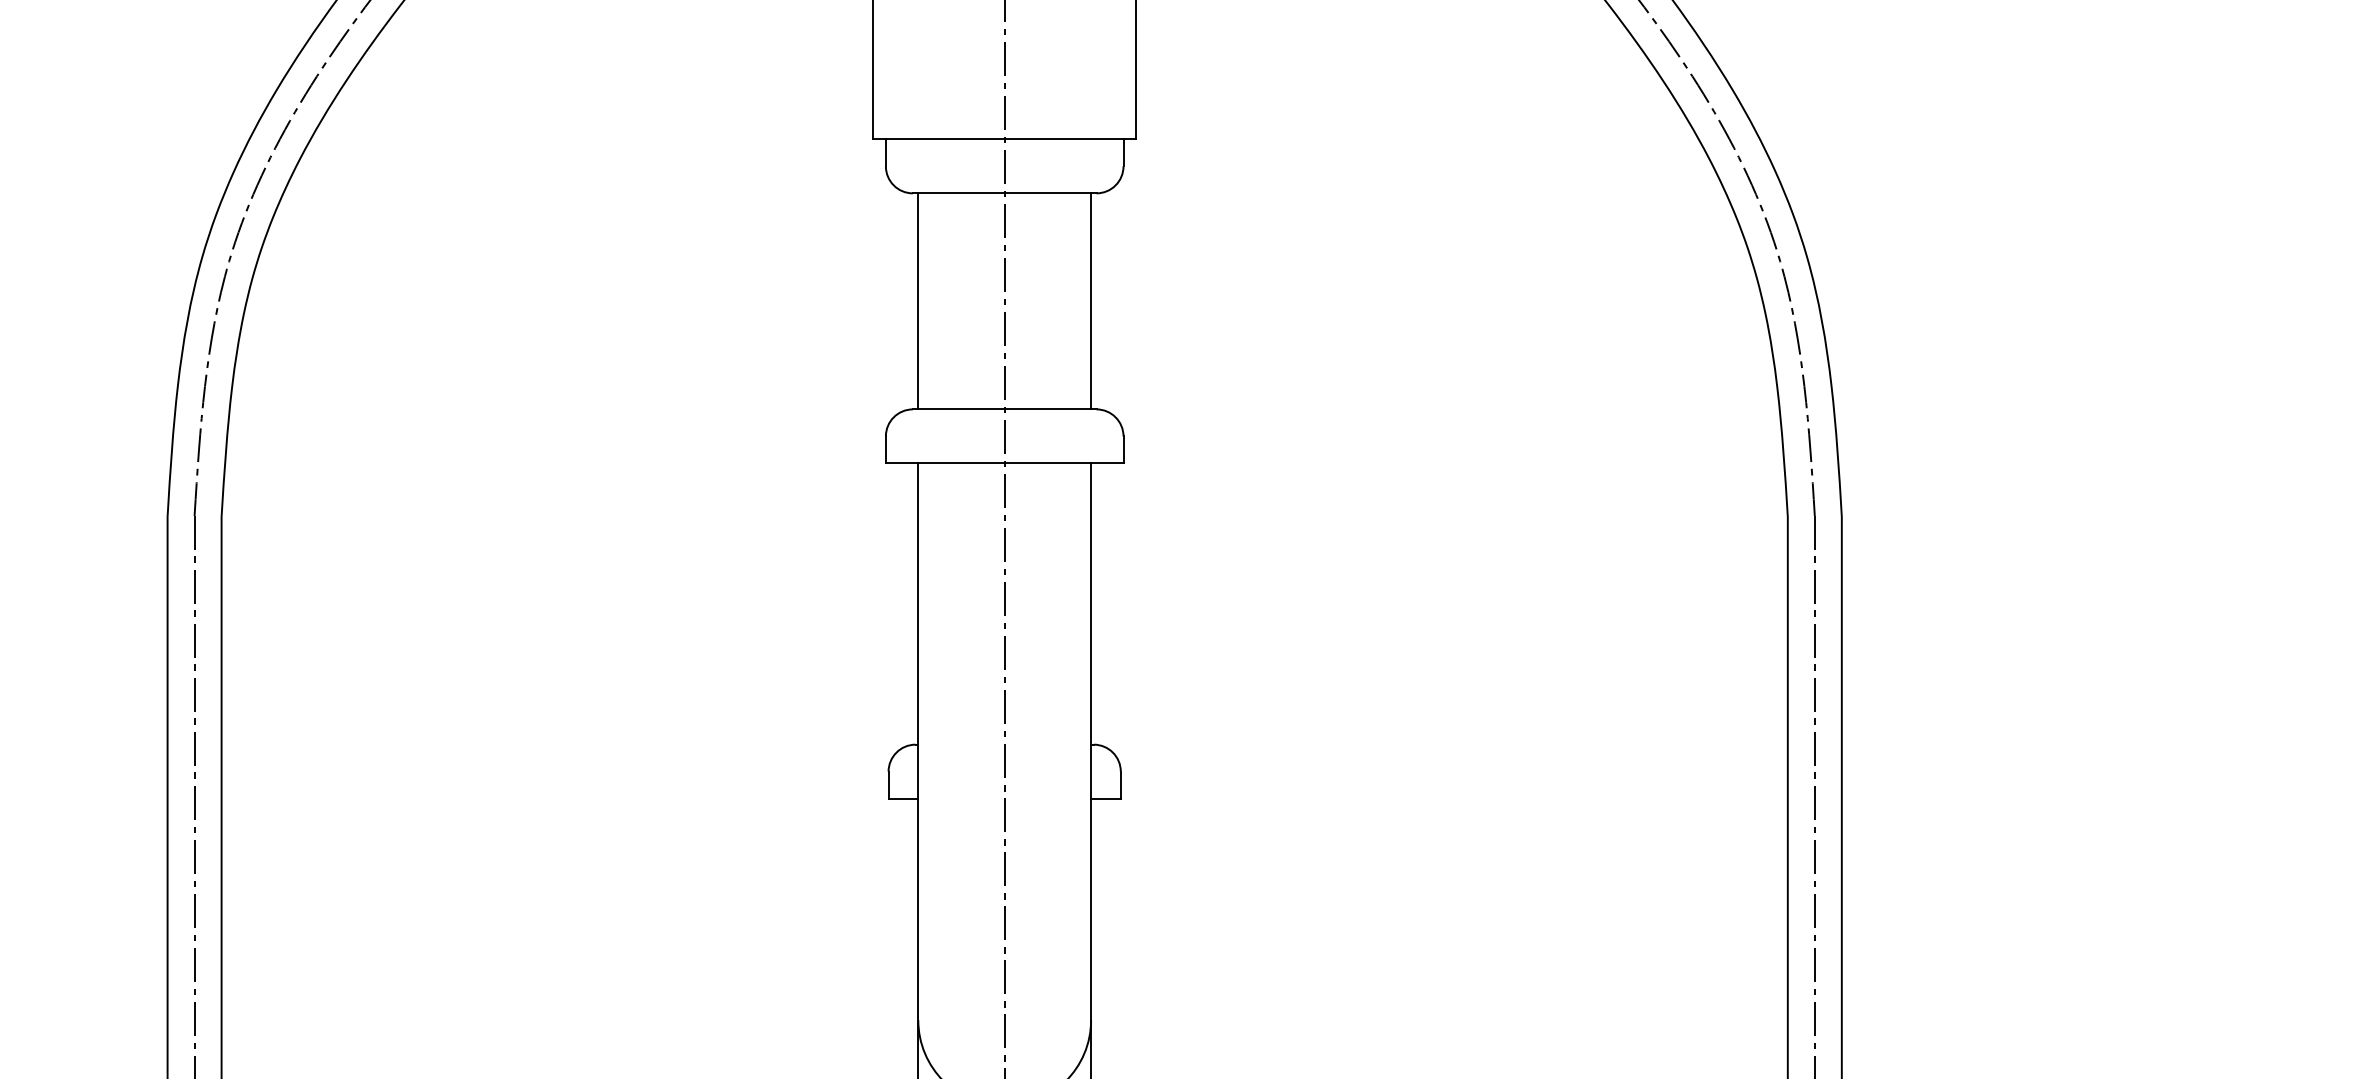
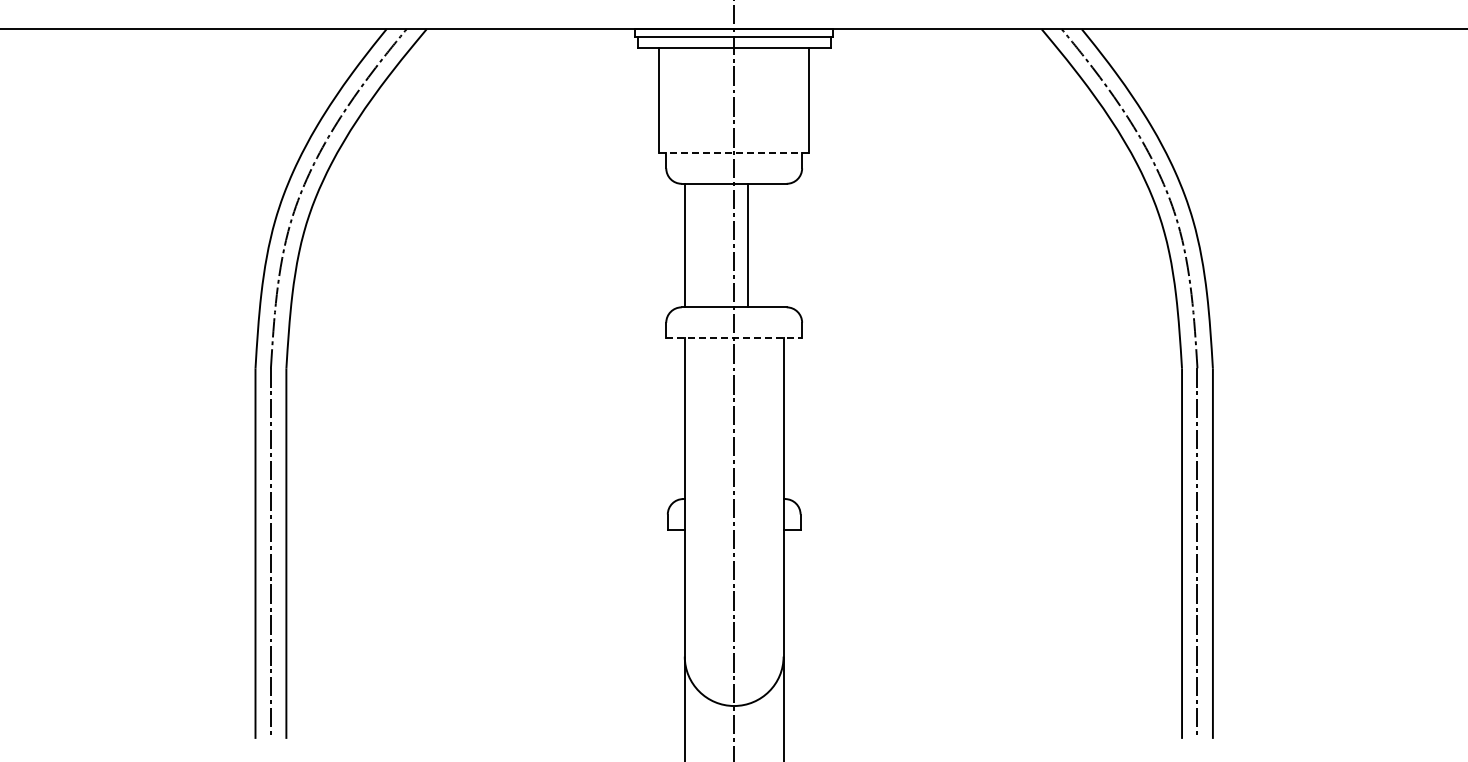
line: (1005, 138) -> (734, 152), solid -> dashed
line: (1090, 301) -> (747, 245), moved
line: (1005, 463) -> (734, 338), solid -> dashed

